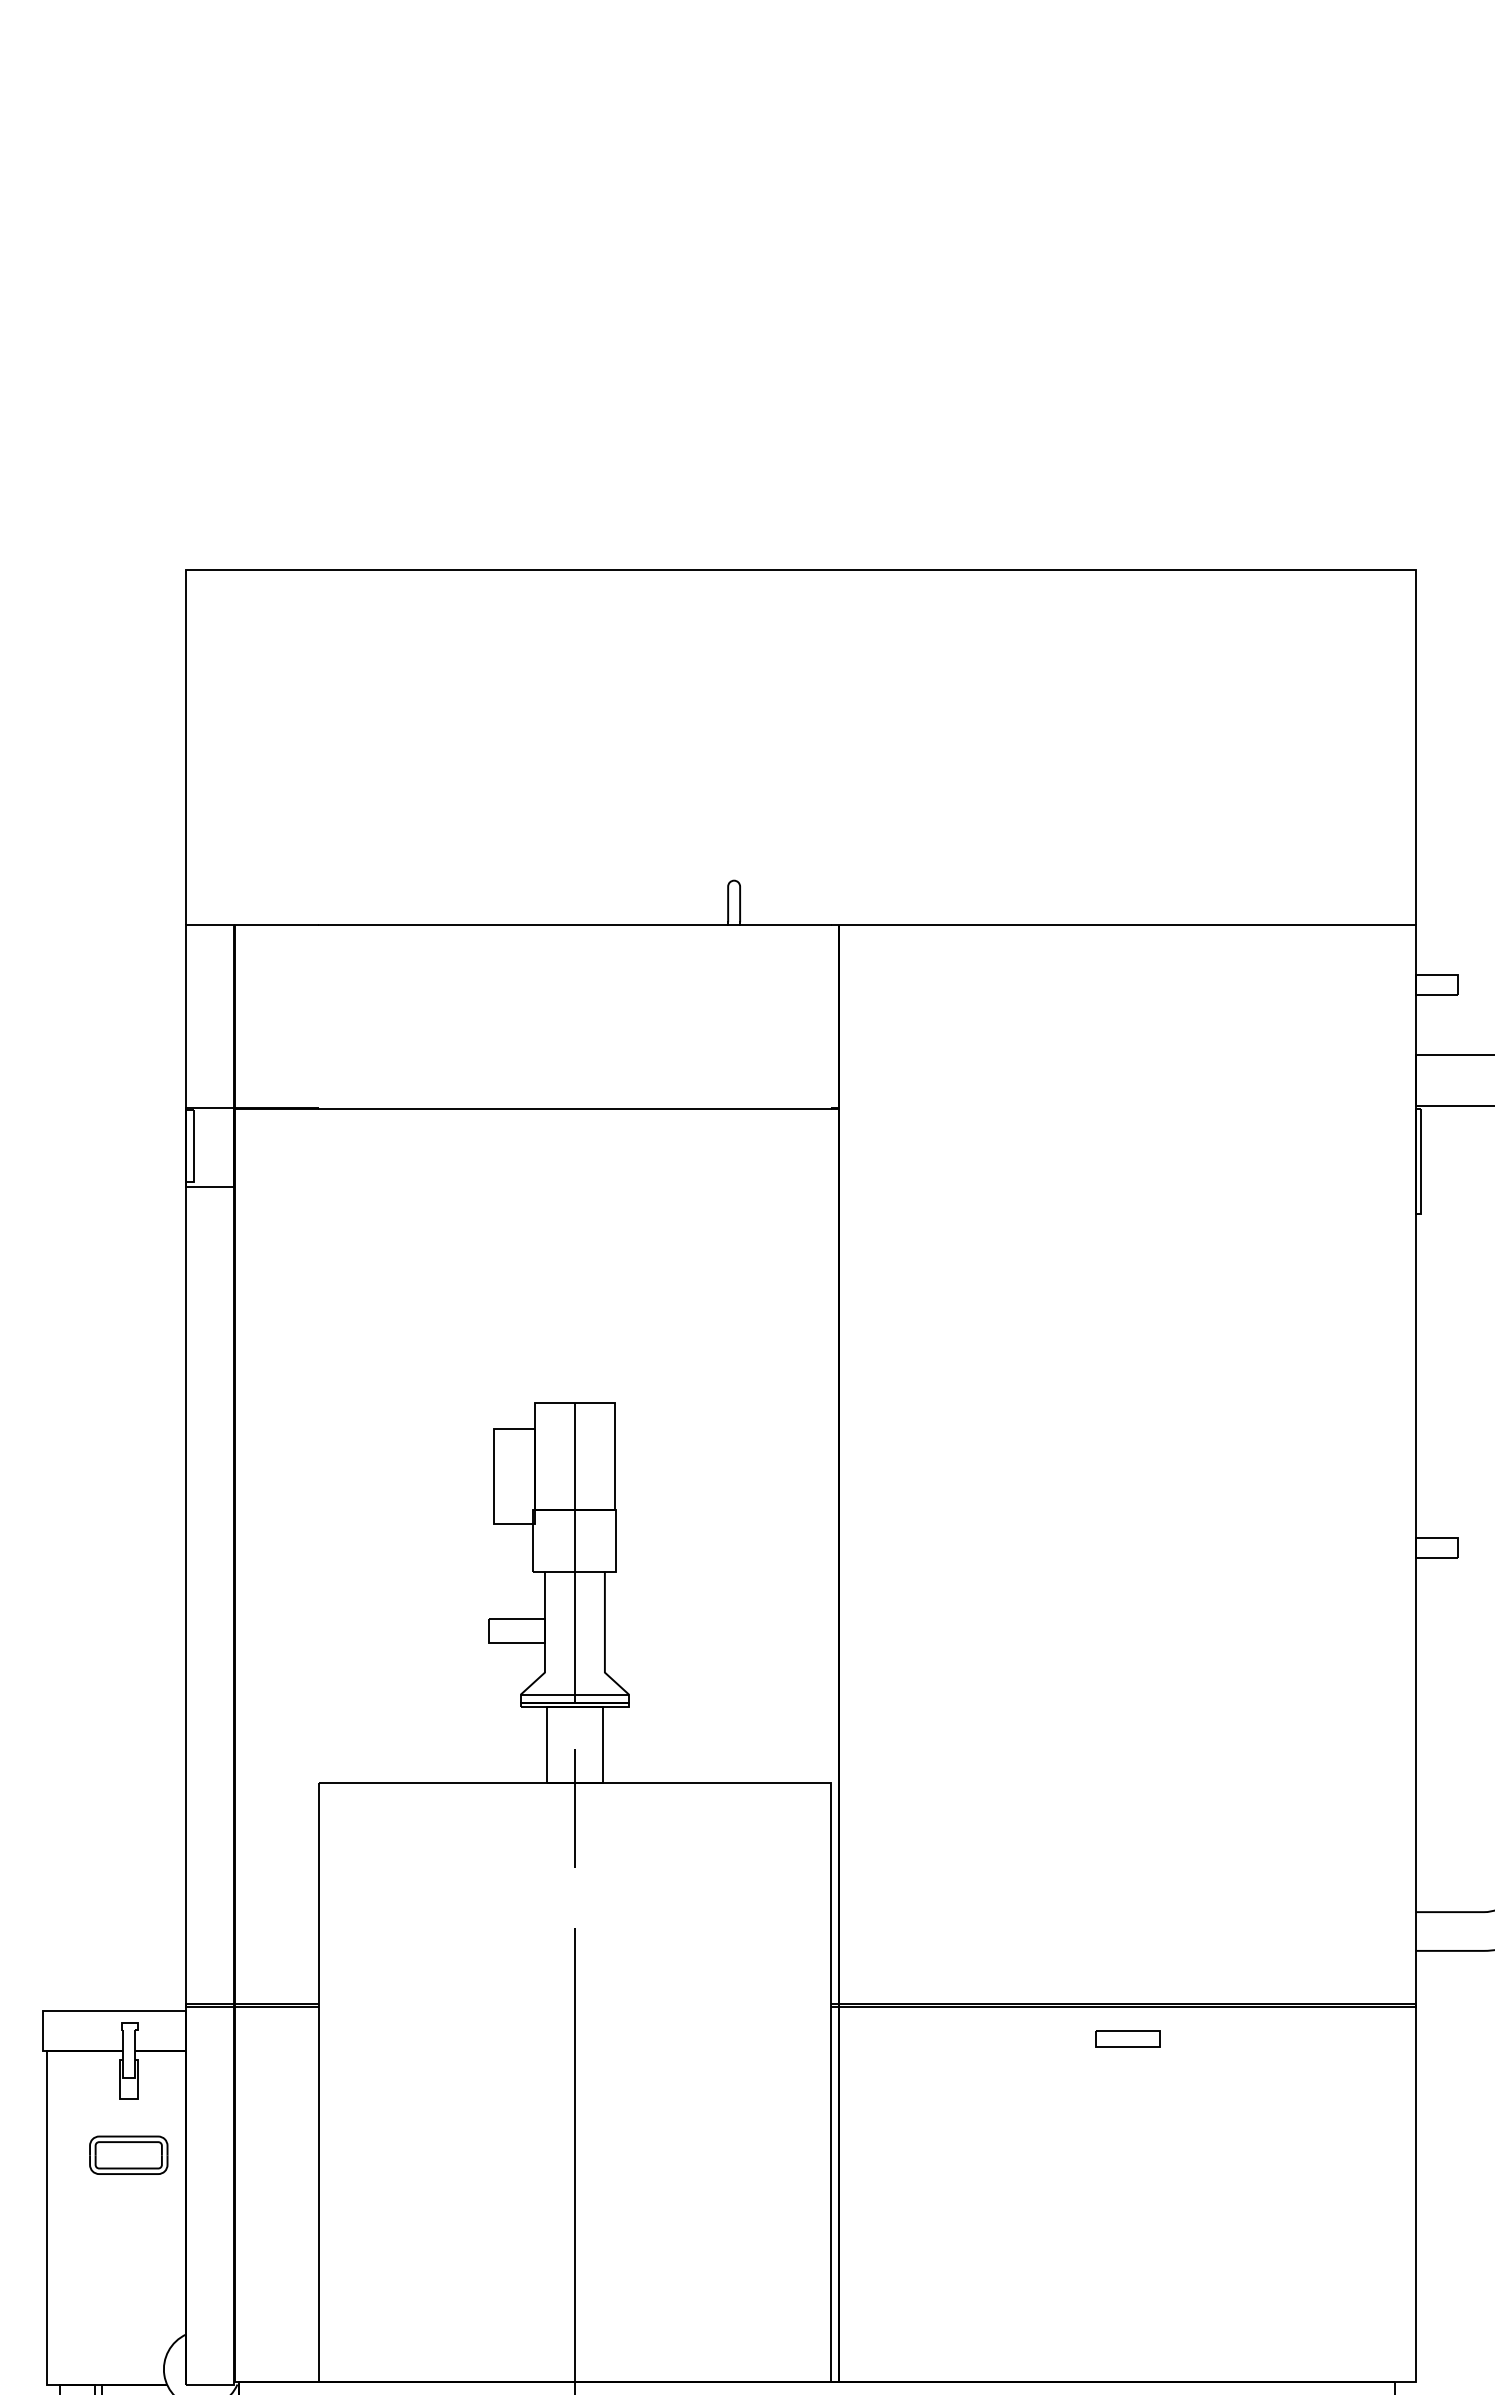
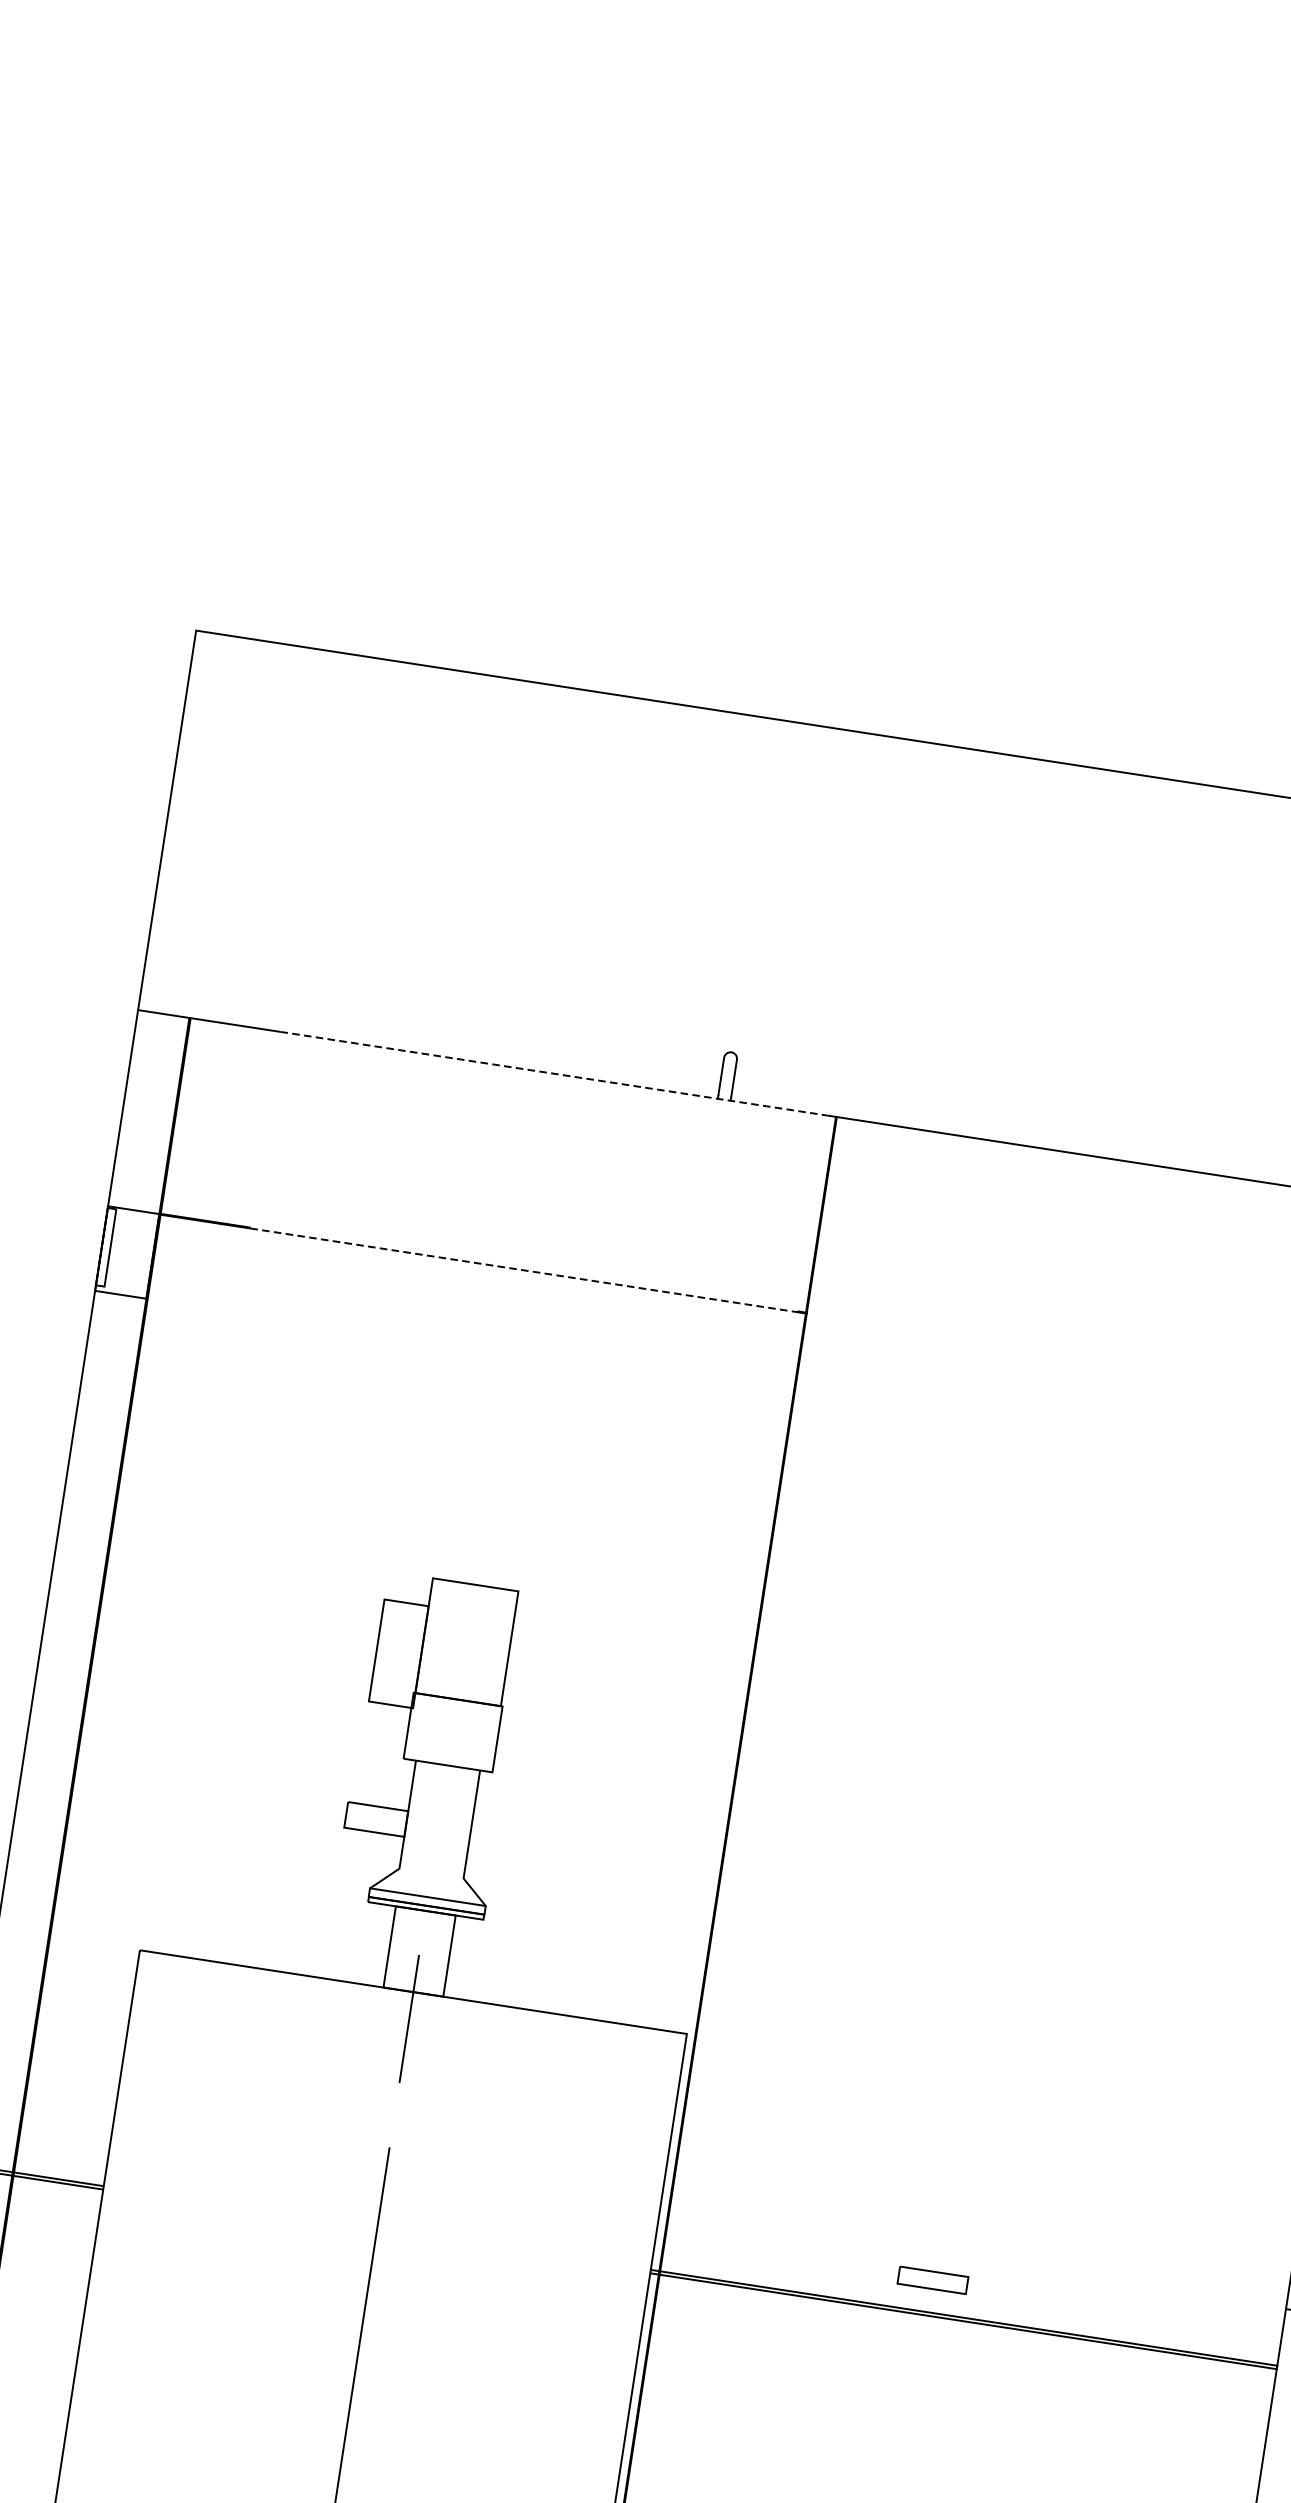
line: (574, 925) -> (553, 1074), solid -> dashed
line: (574, 1108) -> (523, 1269), solid -> dashed
line: (574, 1552) -> (450, 1745), removed
part: (1127, 2038) -> (932, 2279), moved

